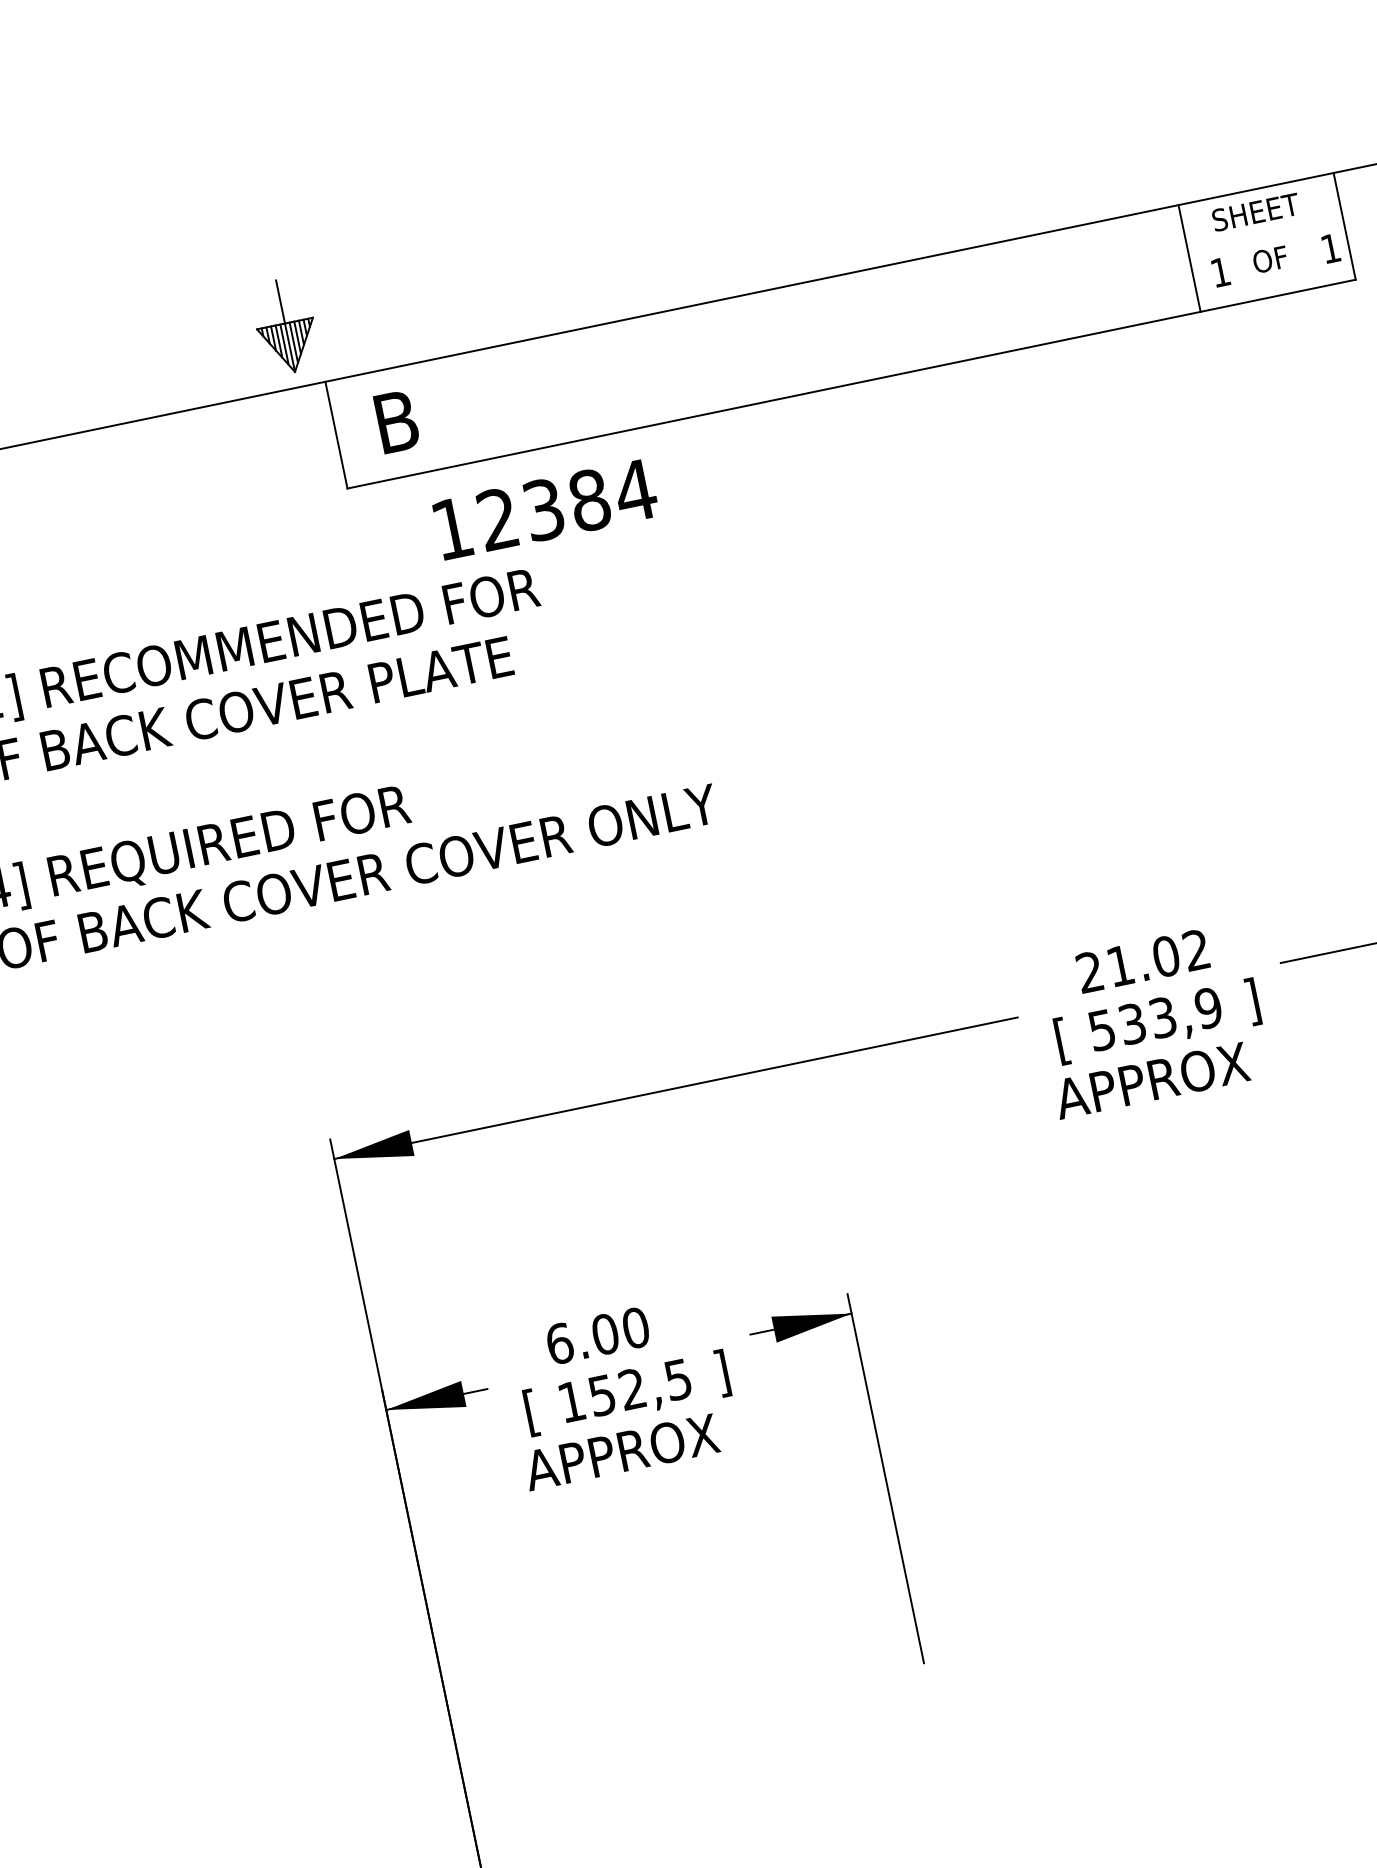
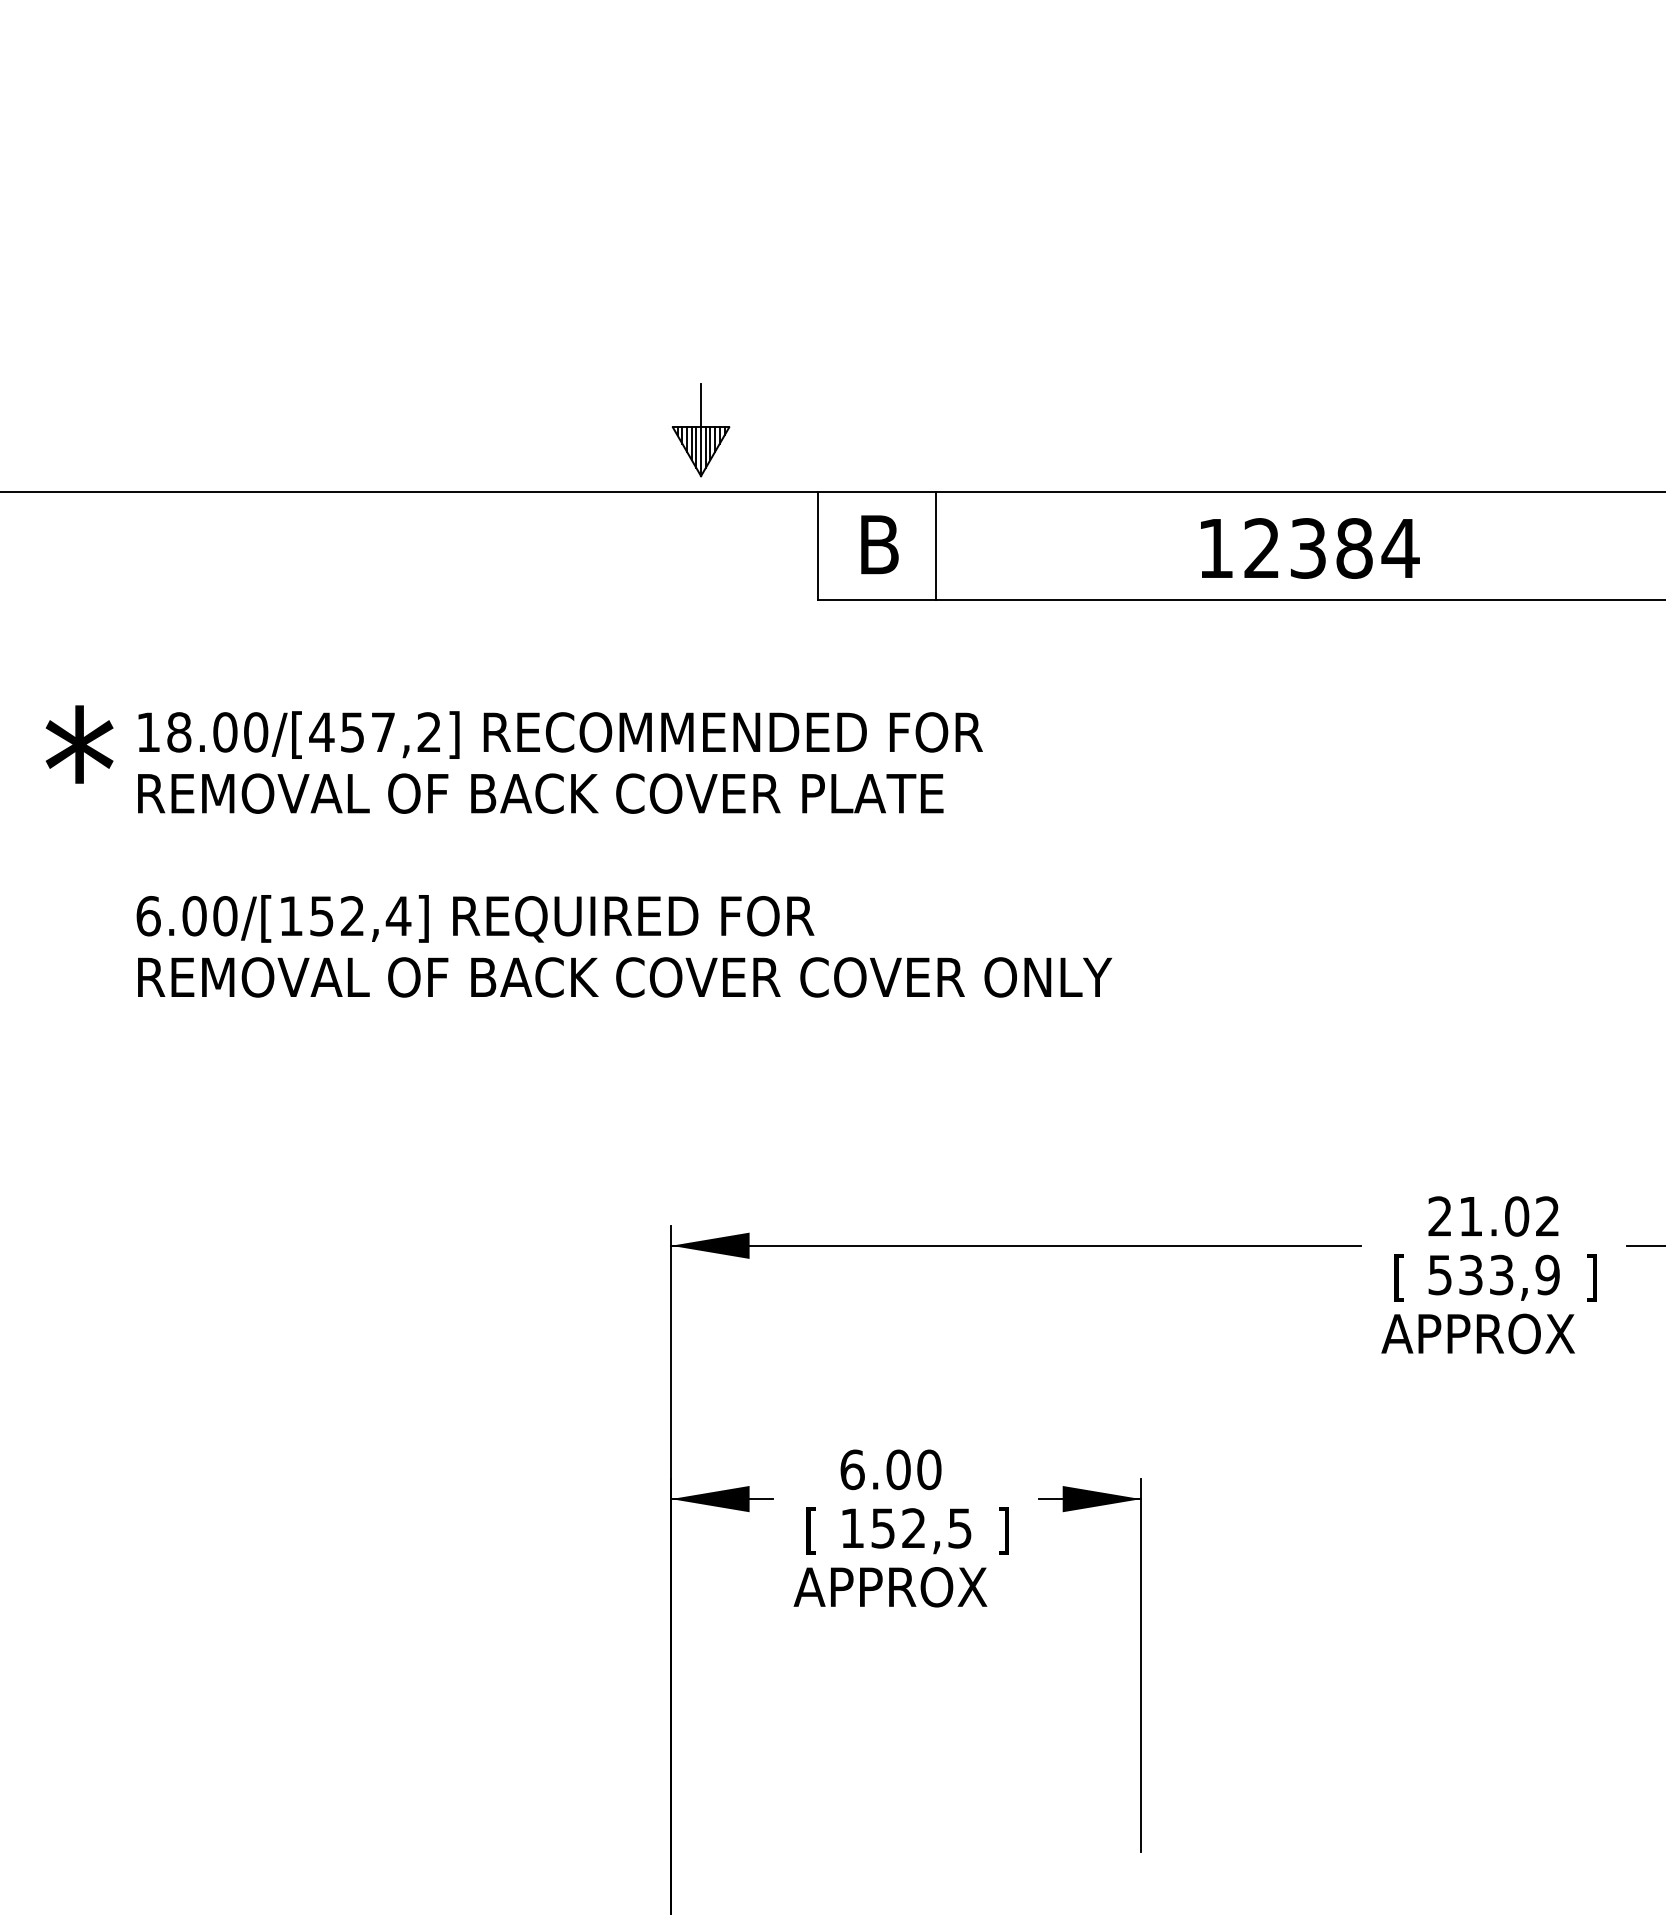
part: (285, 326) -> (700, 430), moved
line: (452, 410) -> (935, 545), added
text: (546, 509) -> (1310, 548), moved

